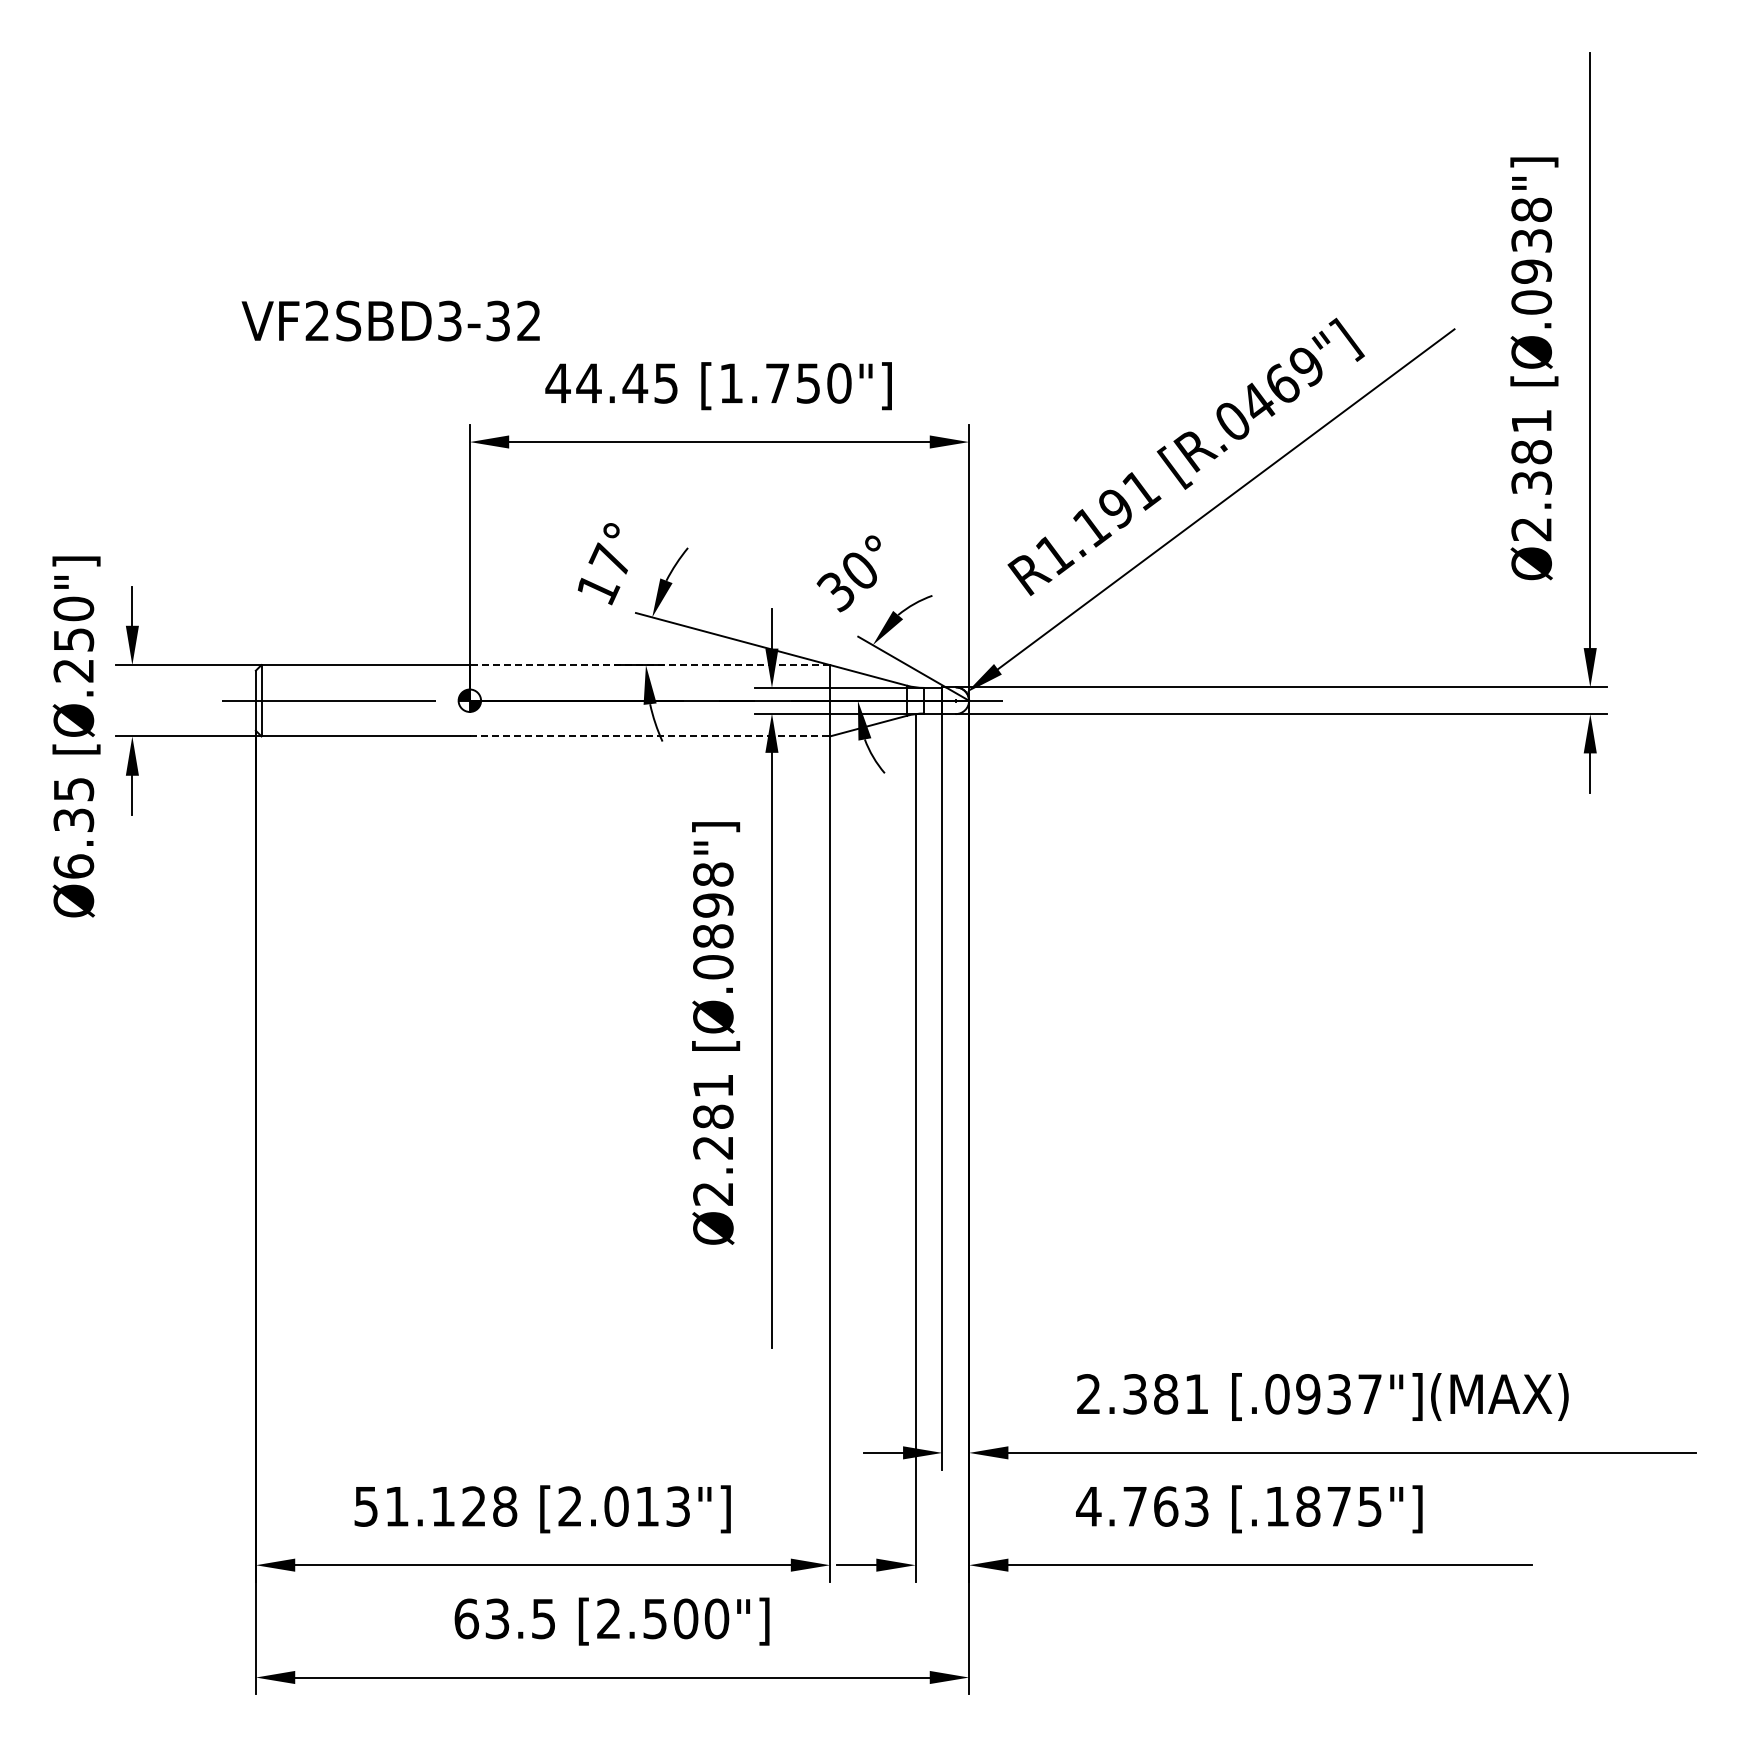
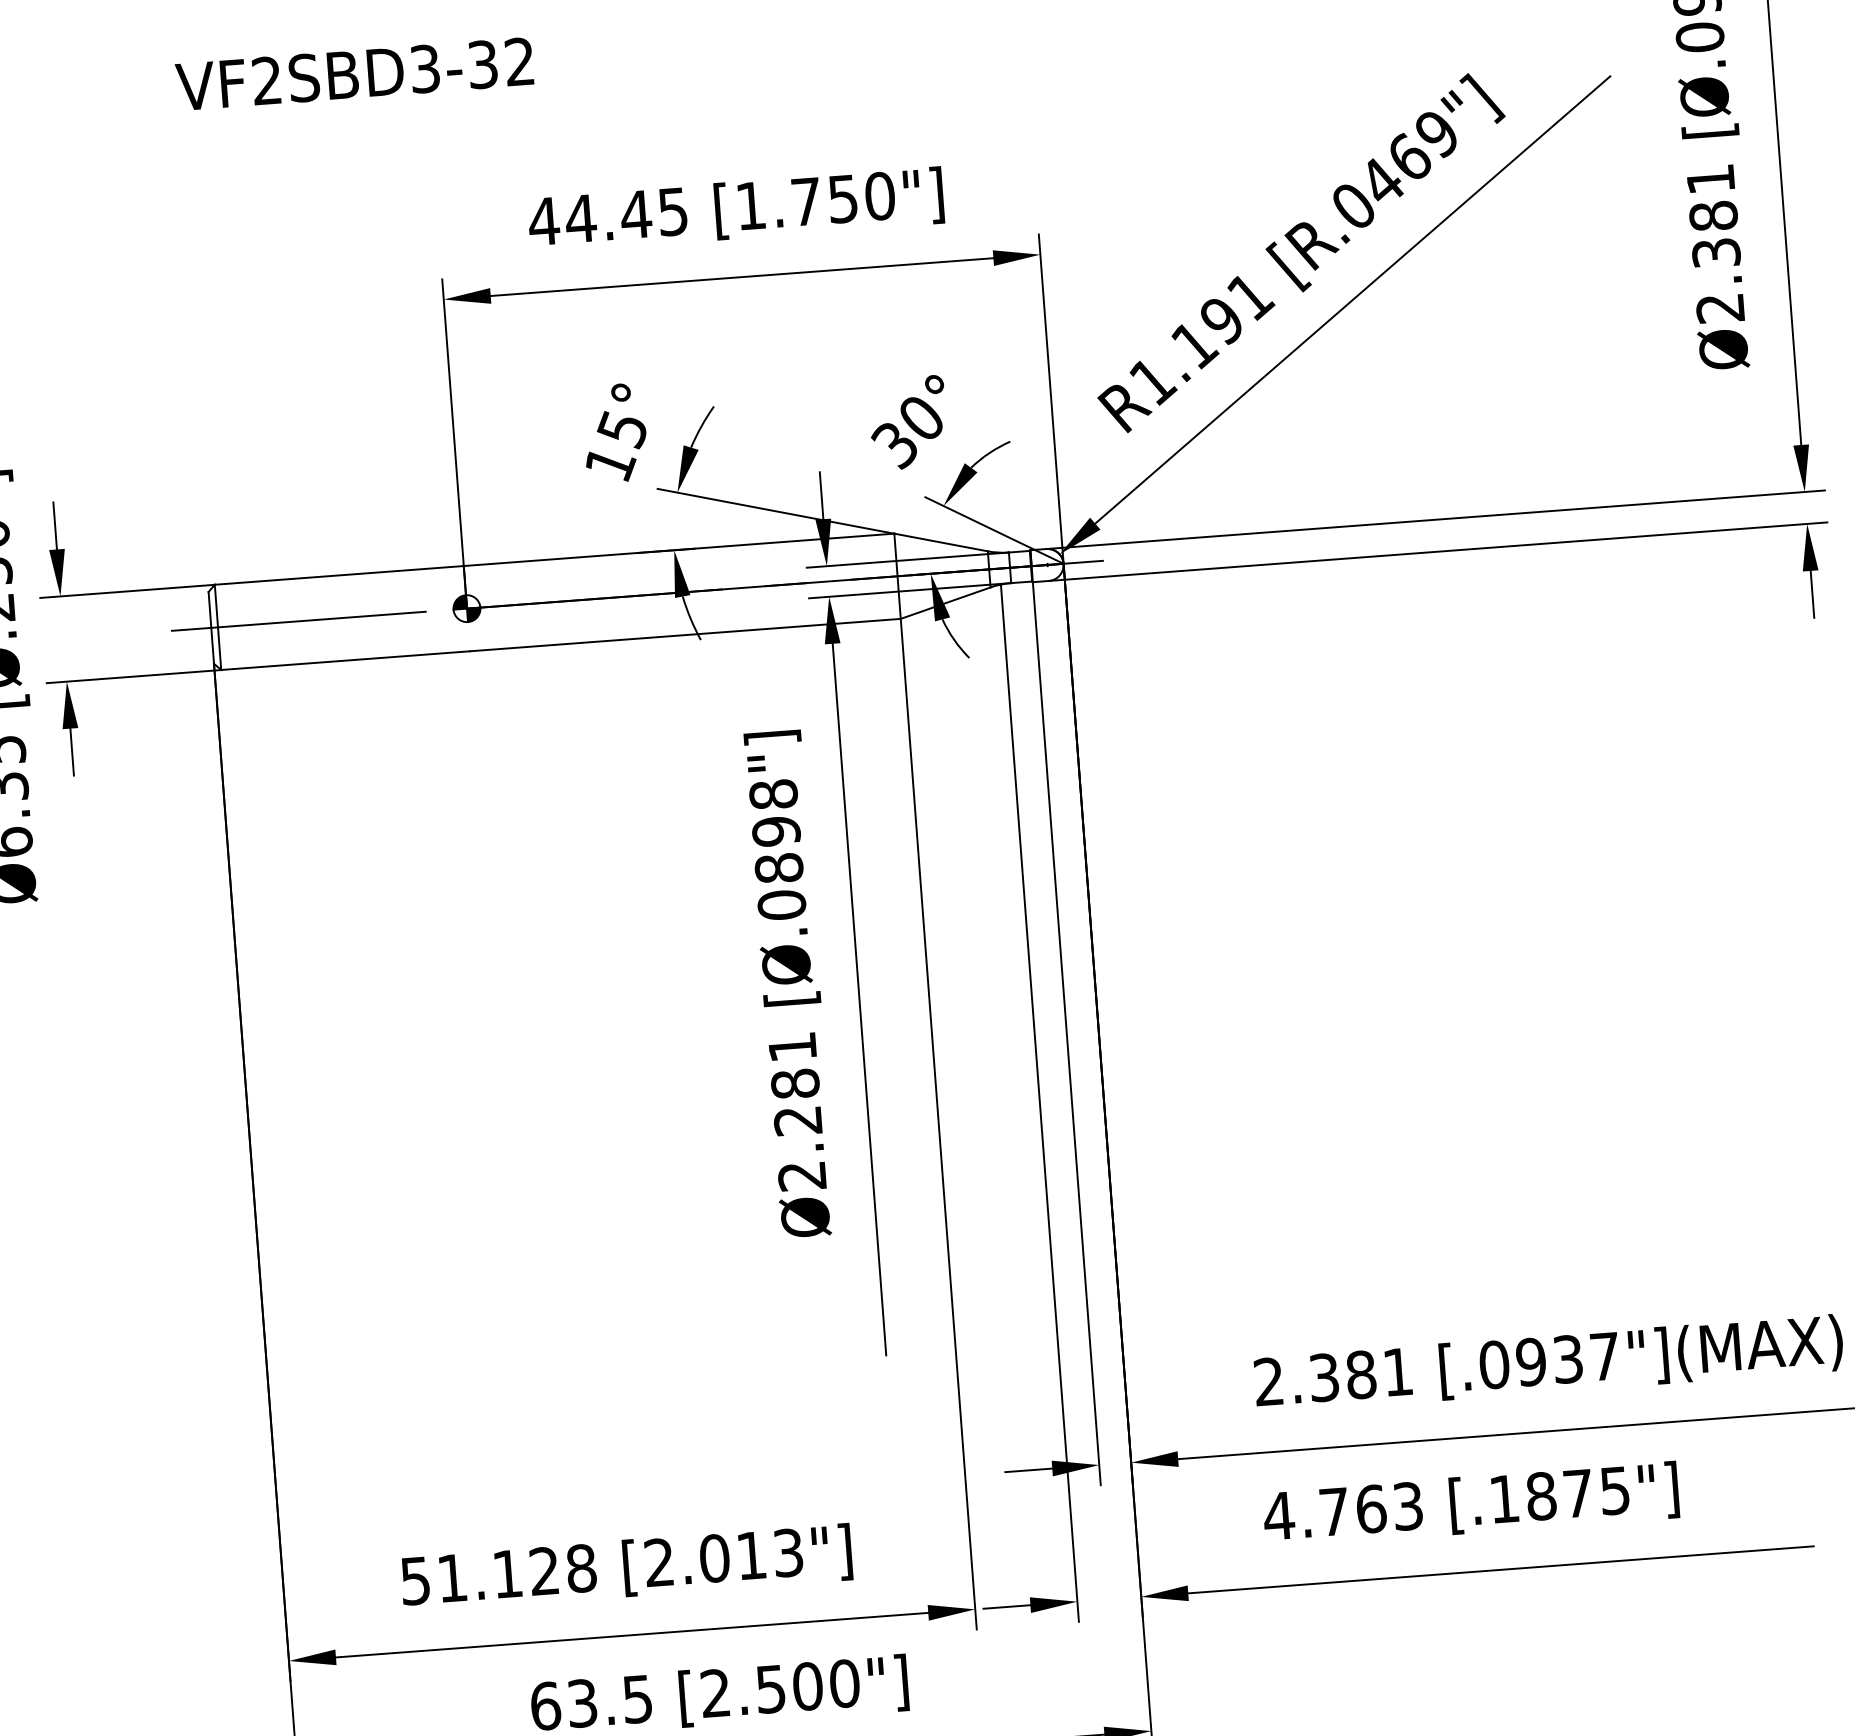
text: (390, 320) -> (354, 73), moved
text: (609, 560) -> (621, 428), 17° -> 15°
line: (649, 665) -> (678, 550), dashed -> solid
line: (650, 736) -> (686, 635), dashed -> solid

